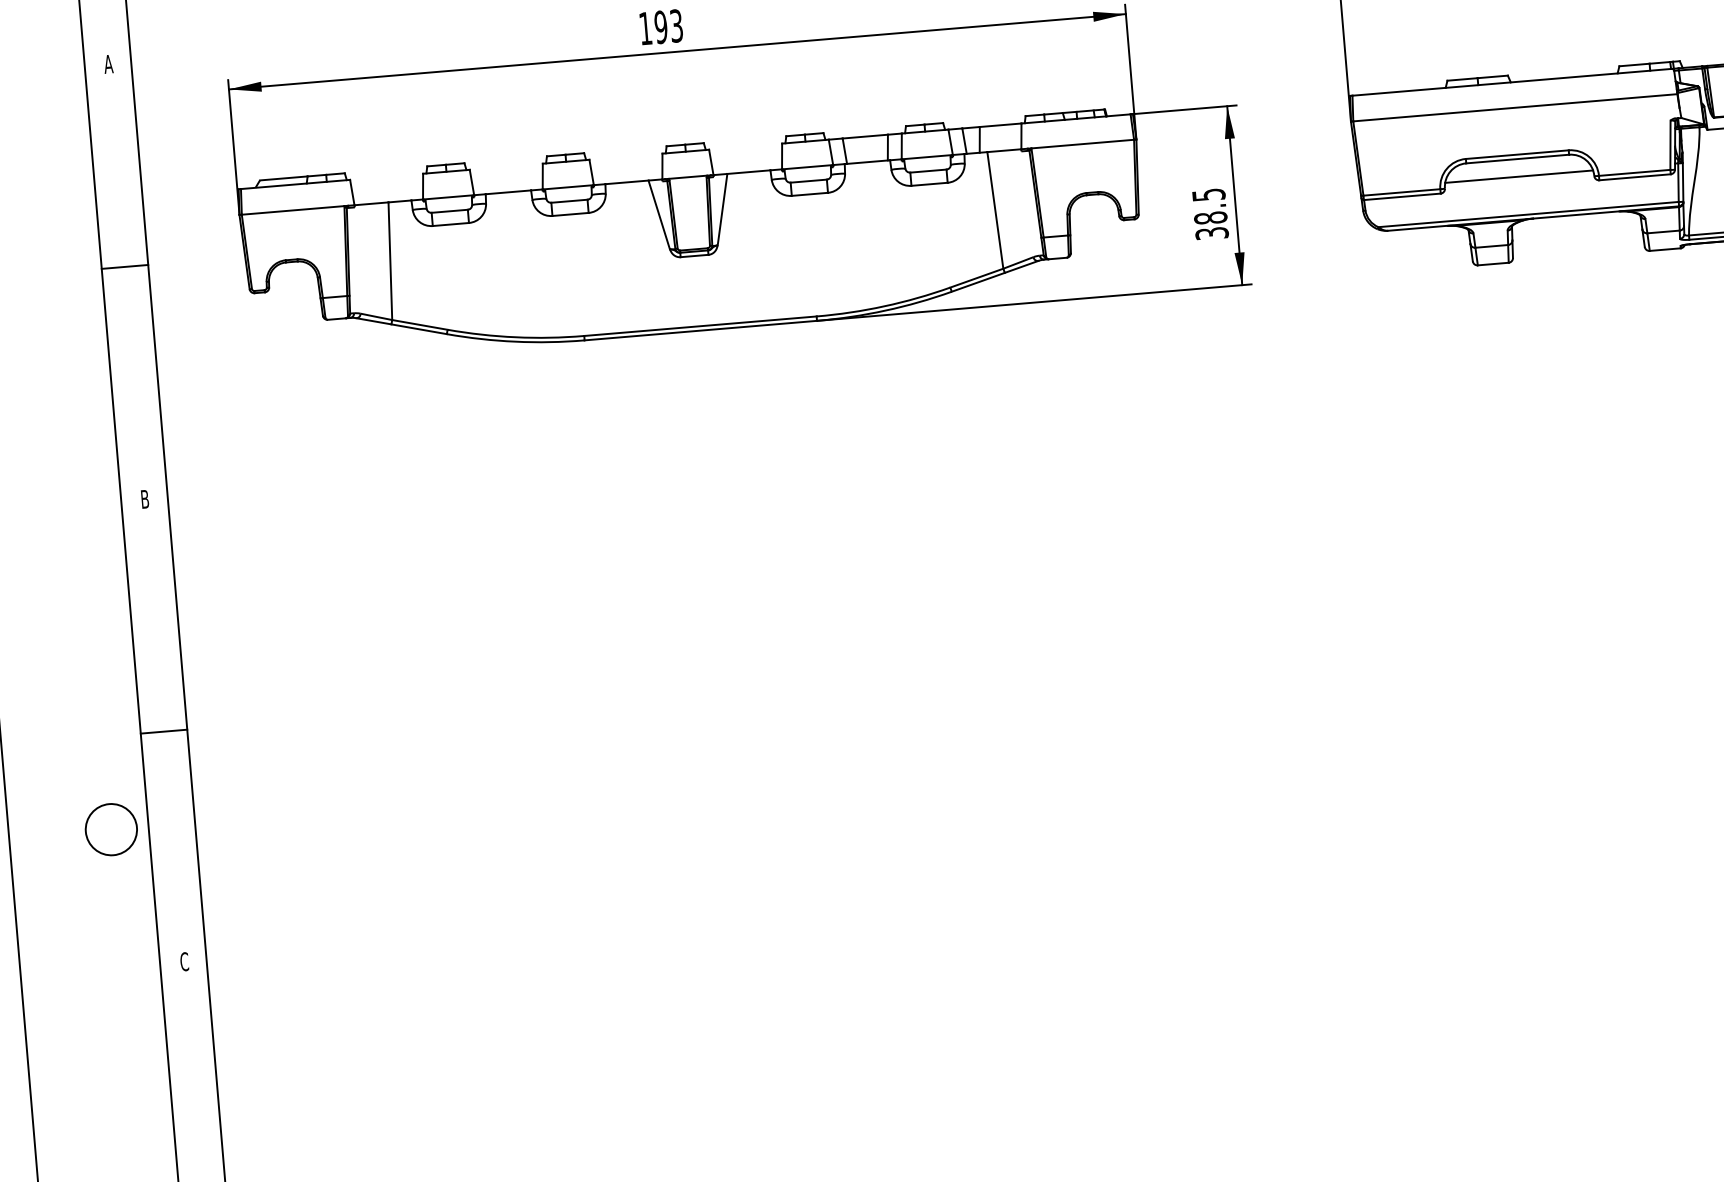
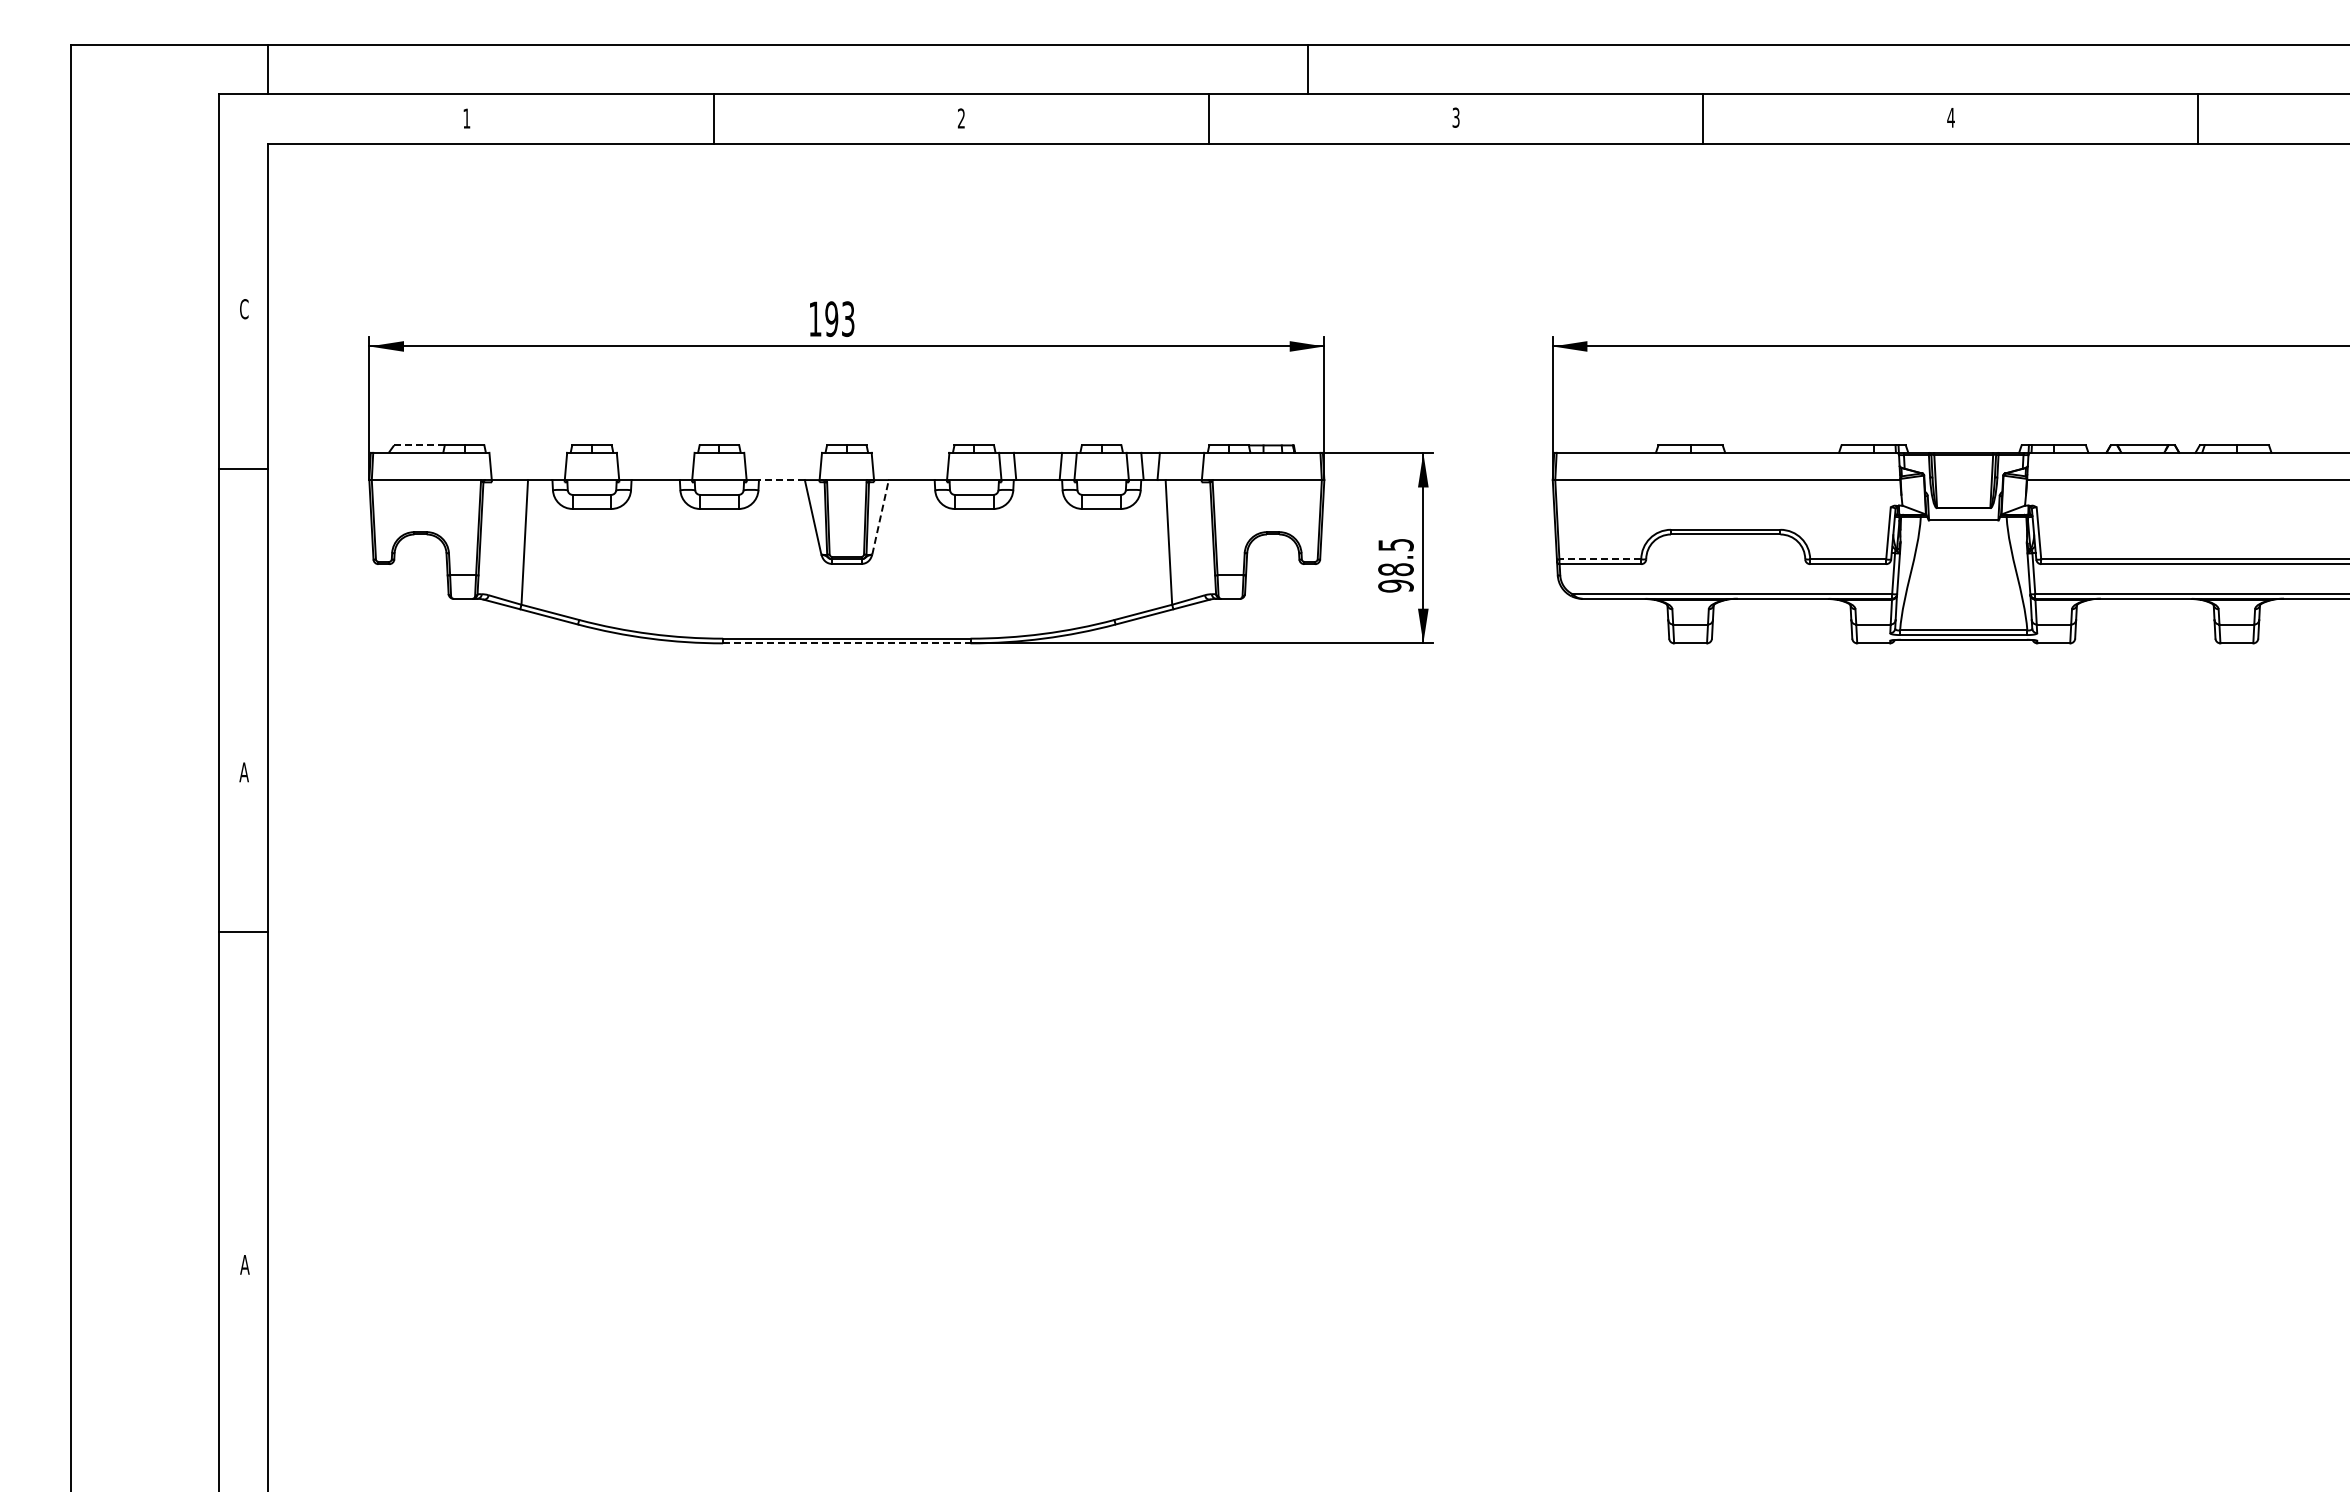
text: (108, 64) -> (244, 309), A -> C
line: (1518, 176) -> (1725, 553), removed
line: (283, 178) -> (419, 445), solid -> dashed
line: (626, 182) -> (781, 480), solid -> dashed
line: (1402, 192) -> (1600, 559), solid -> dashed
line: (722, 208) -> (880, 516), solid -> dashed
text: (1211, 233) -> (1395, 585), 38.5 -> 98.5
line: (124, 266) -> (243, 468), moved
line: (700, 330) -> (846, 643), solid -> dashed
text: (144, 499) -> (243, 772), B -> A
line: (163, 731) -> (243, 931), moved
circle: (111, 829) -> (179, 1118), removed
text: (184, 961) -> (244, 1264), C -> A

